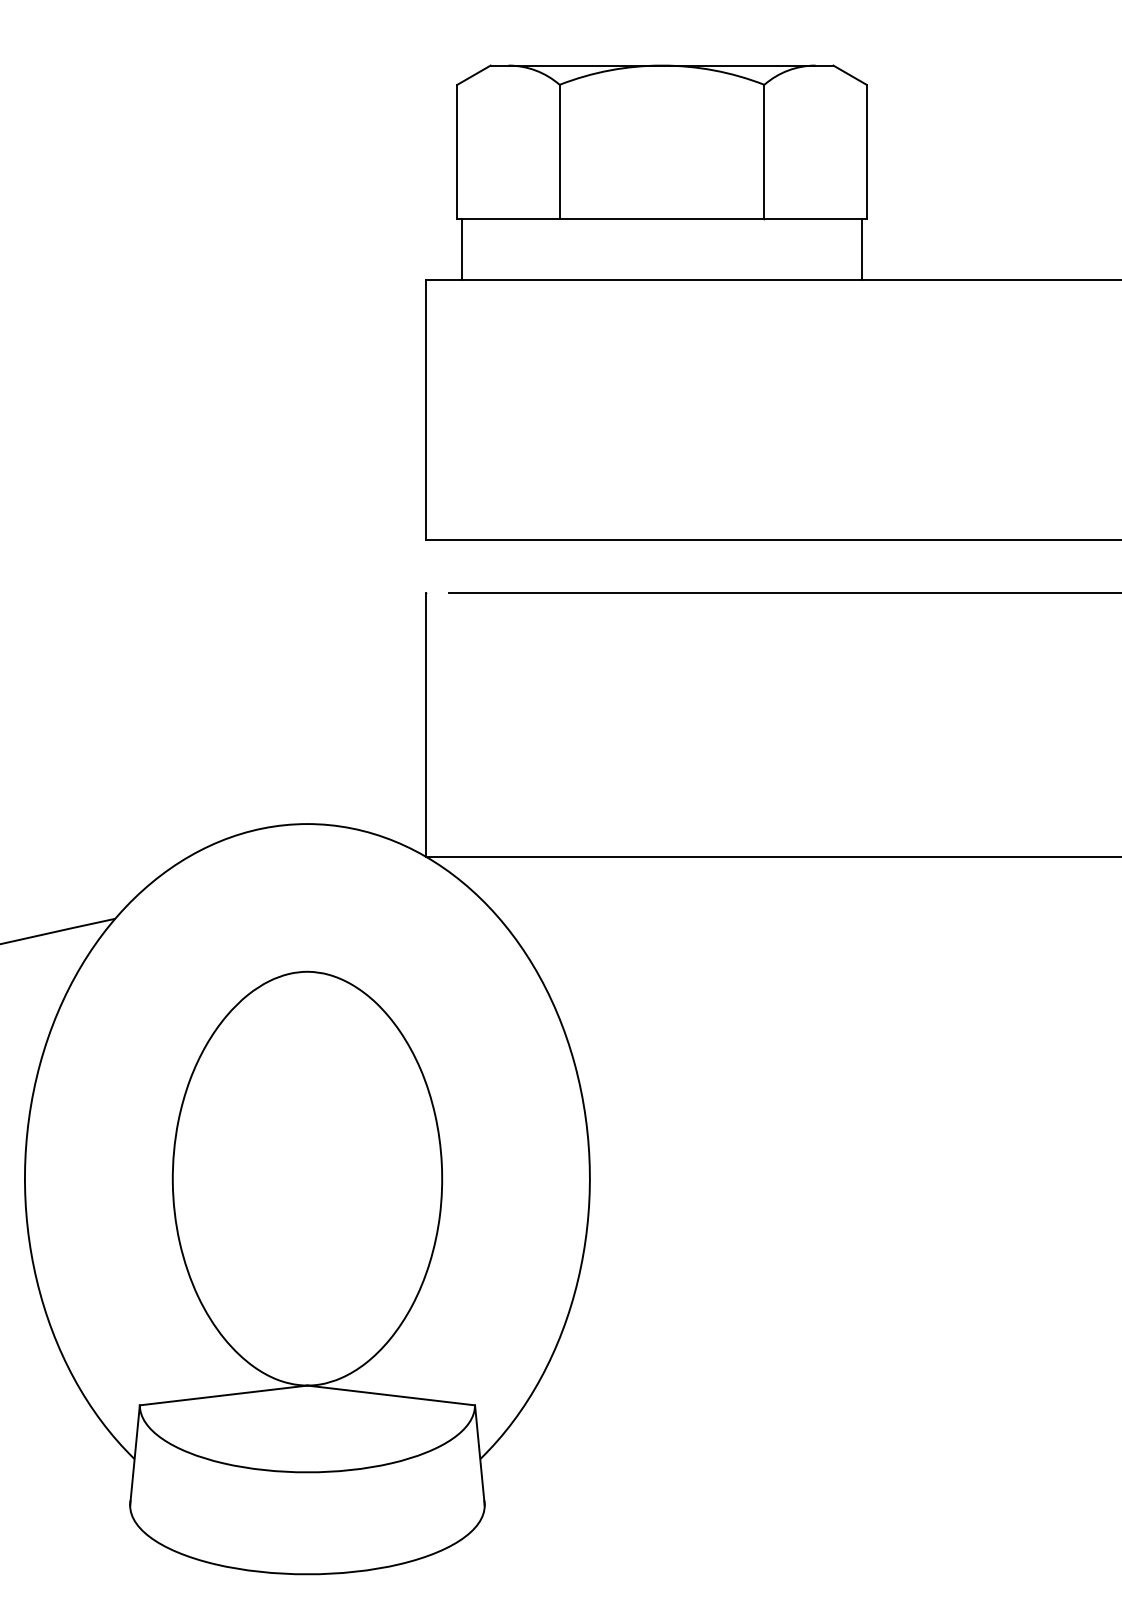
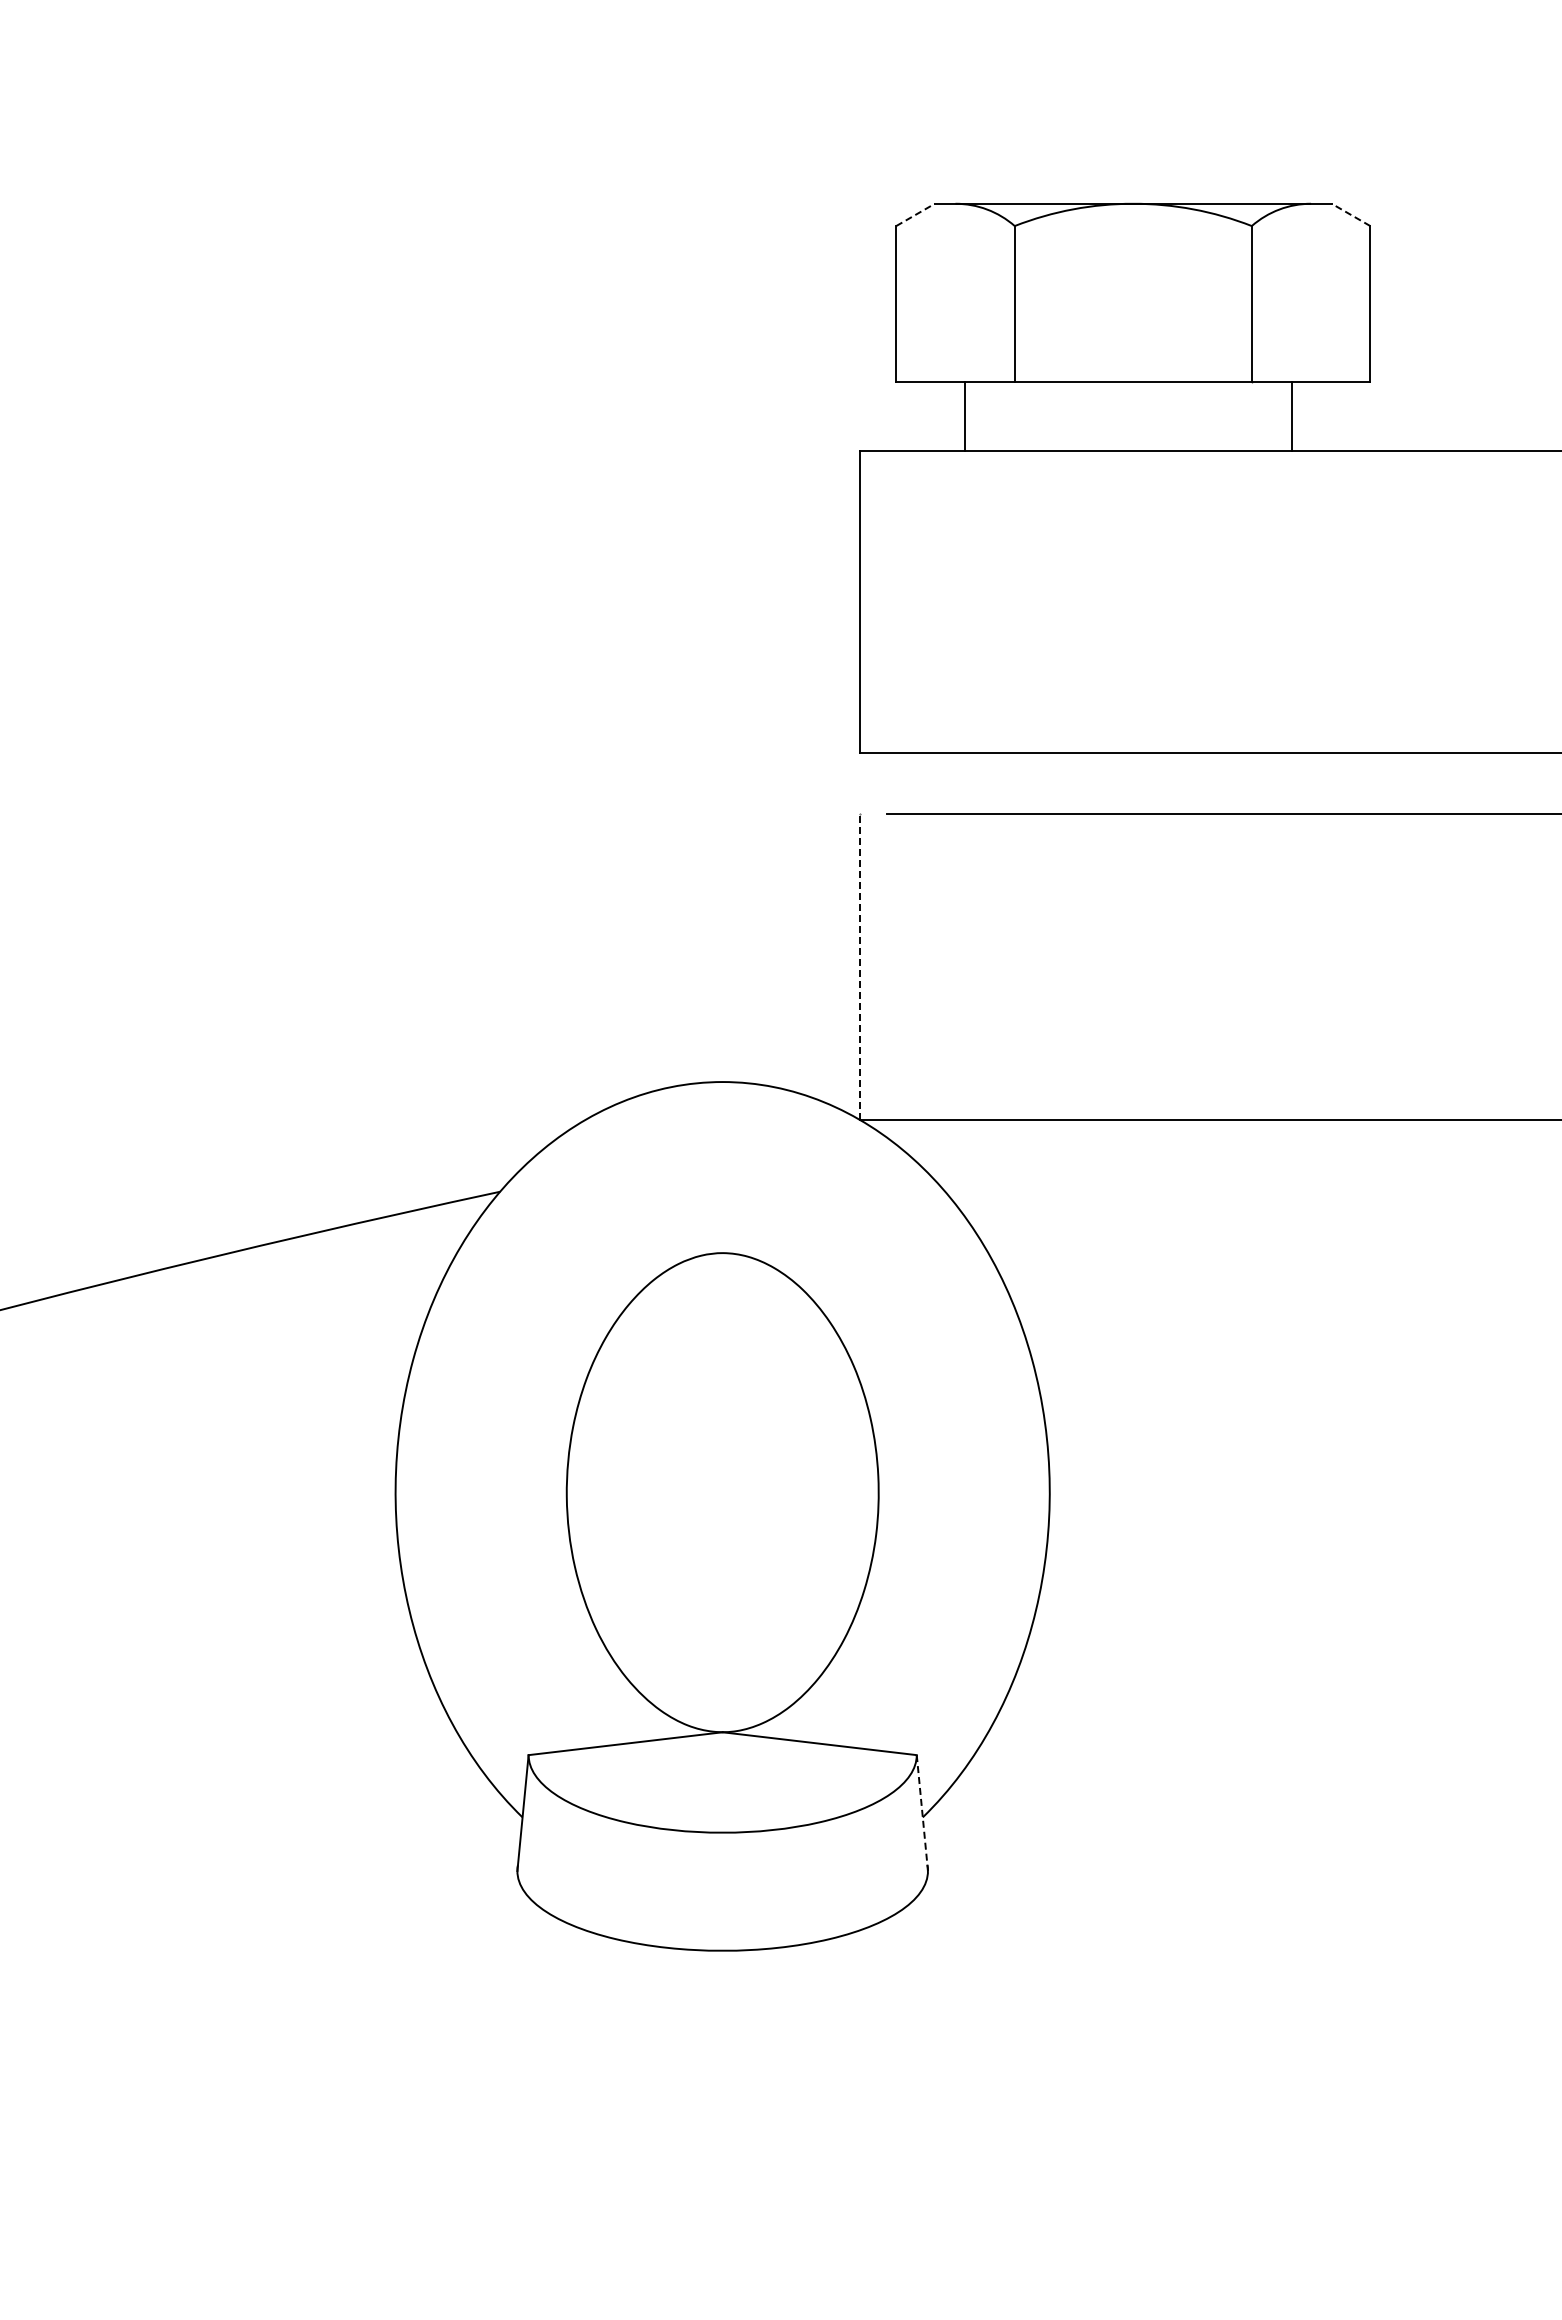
line: (473, 74) -> (915, 214), solid -> dashed
line: (849, 74) -> (1350, 214), solid -> dashed
line: (461, 249) -> (964, 416), moved
line: (861, 249) -> (1291, 416), moved
line: (425, 725) -> (859, 967), solid -> dashed
line: (480, 1455) -> (922, 1813), solid -> dashed

